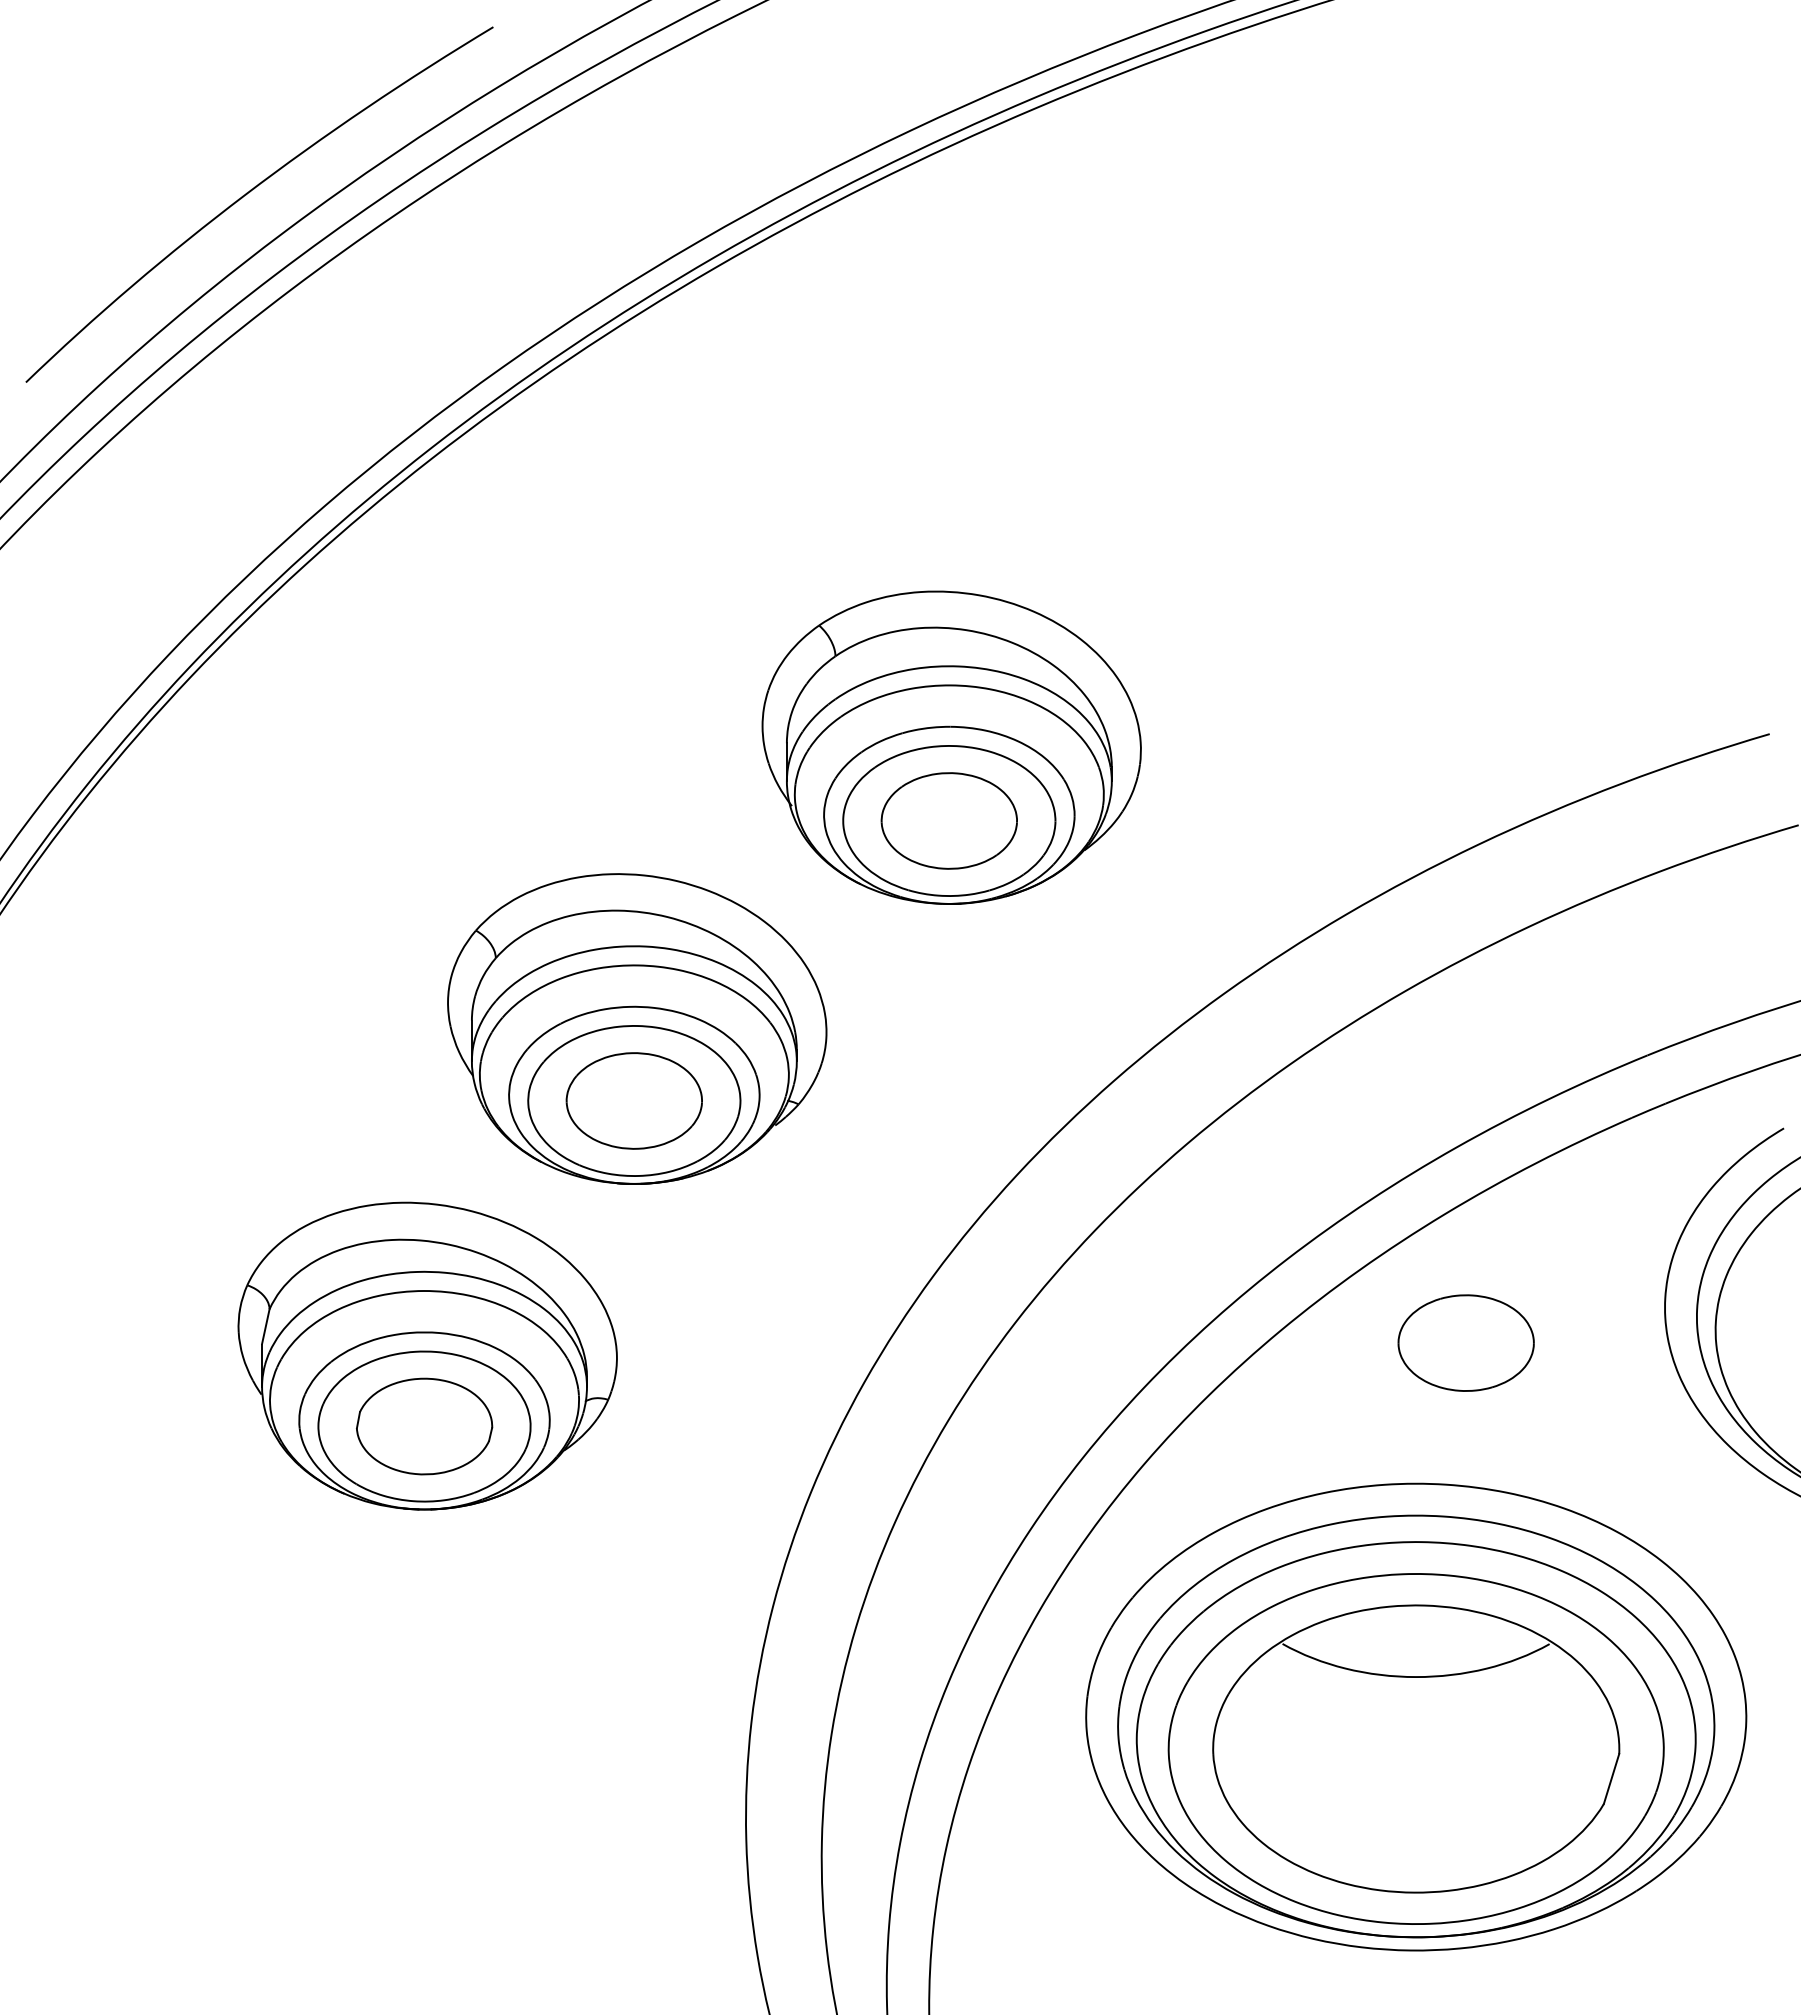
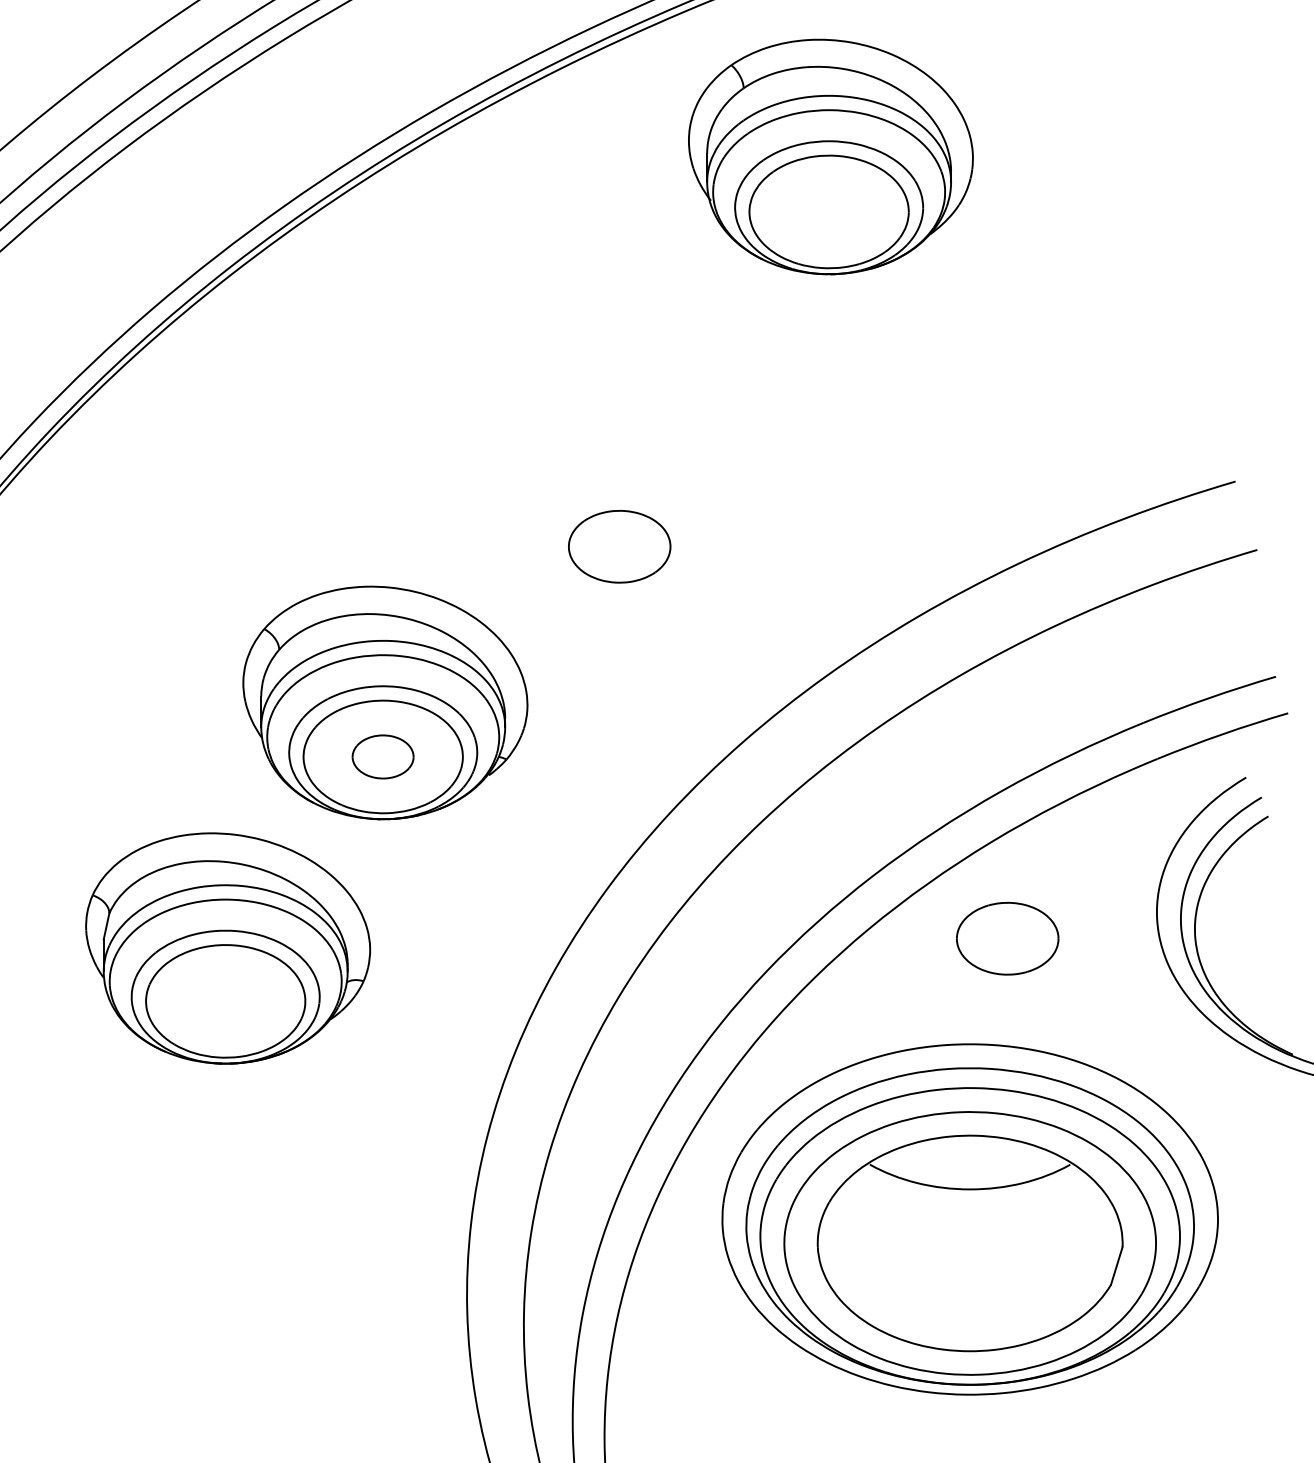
part: (951, 747) -> (830, 156), moved
part: (633, 1100) -> (382, 756), size x0.6
part: (424, 1426) -> (225, 1001), removed

